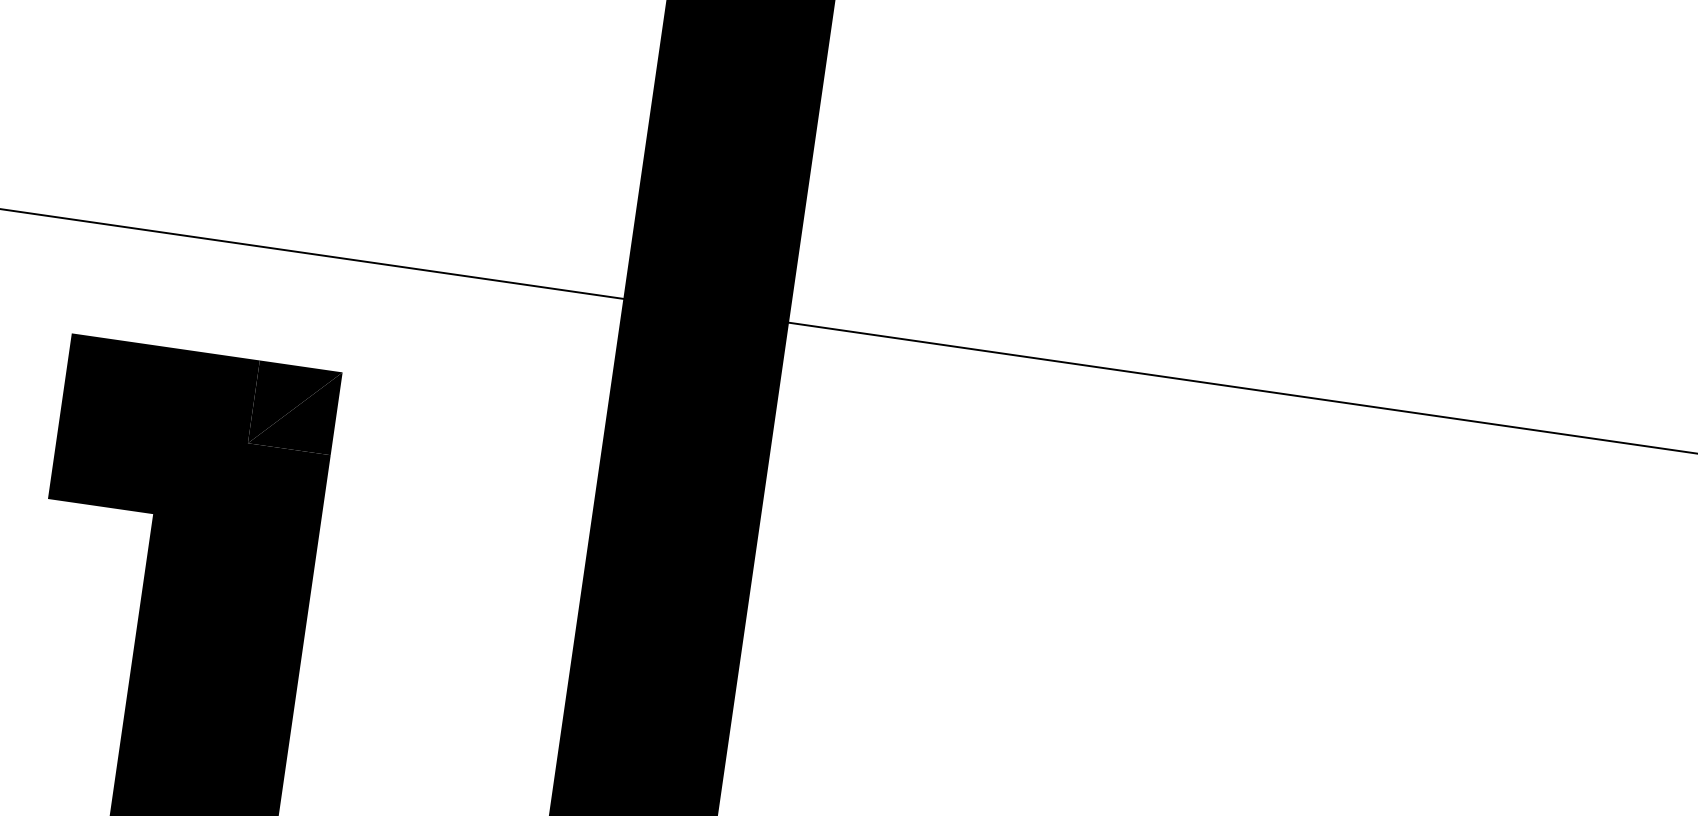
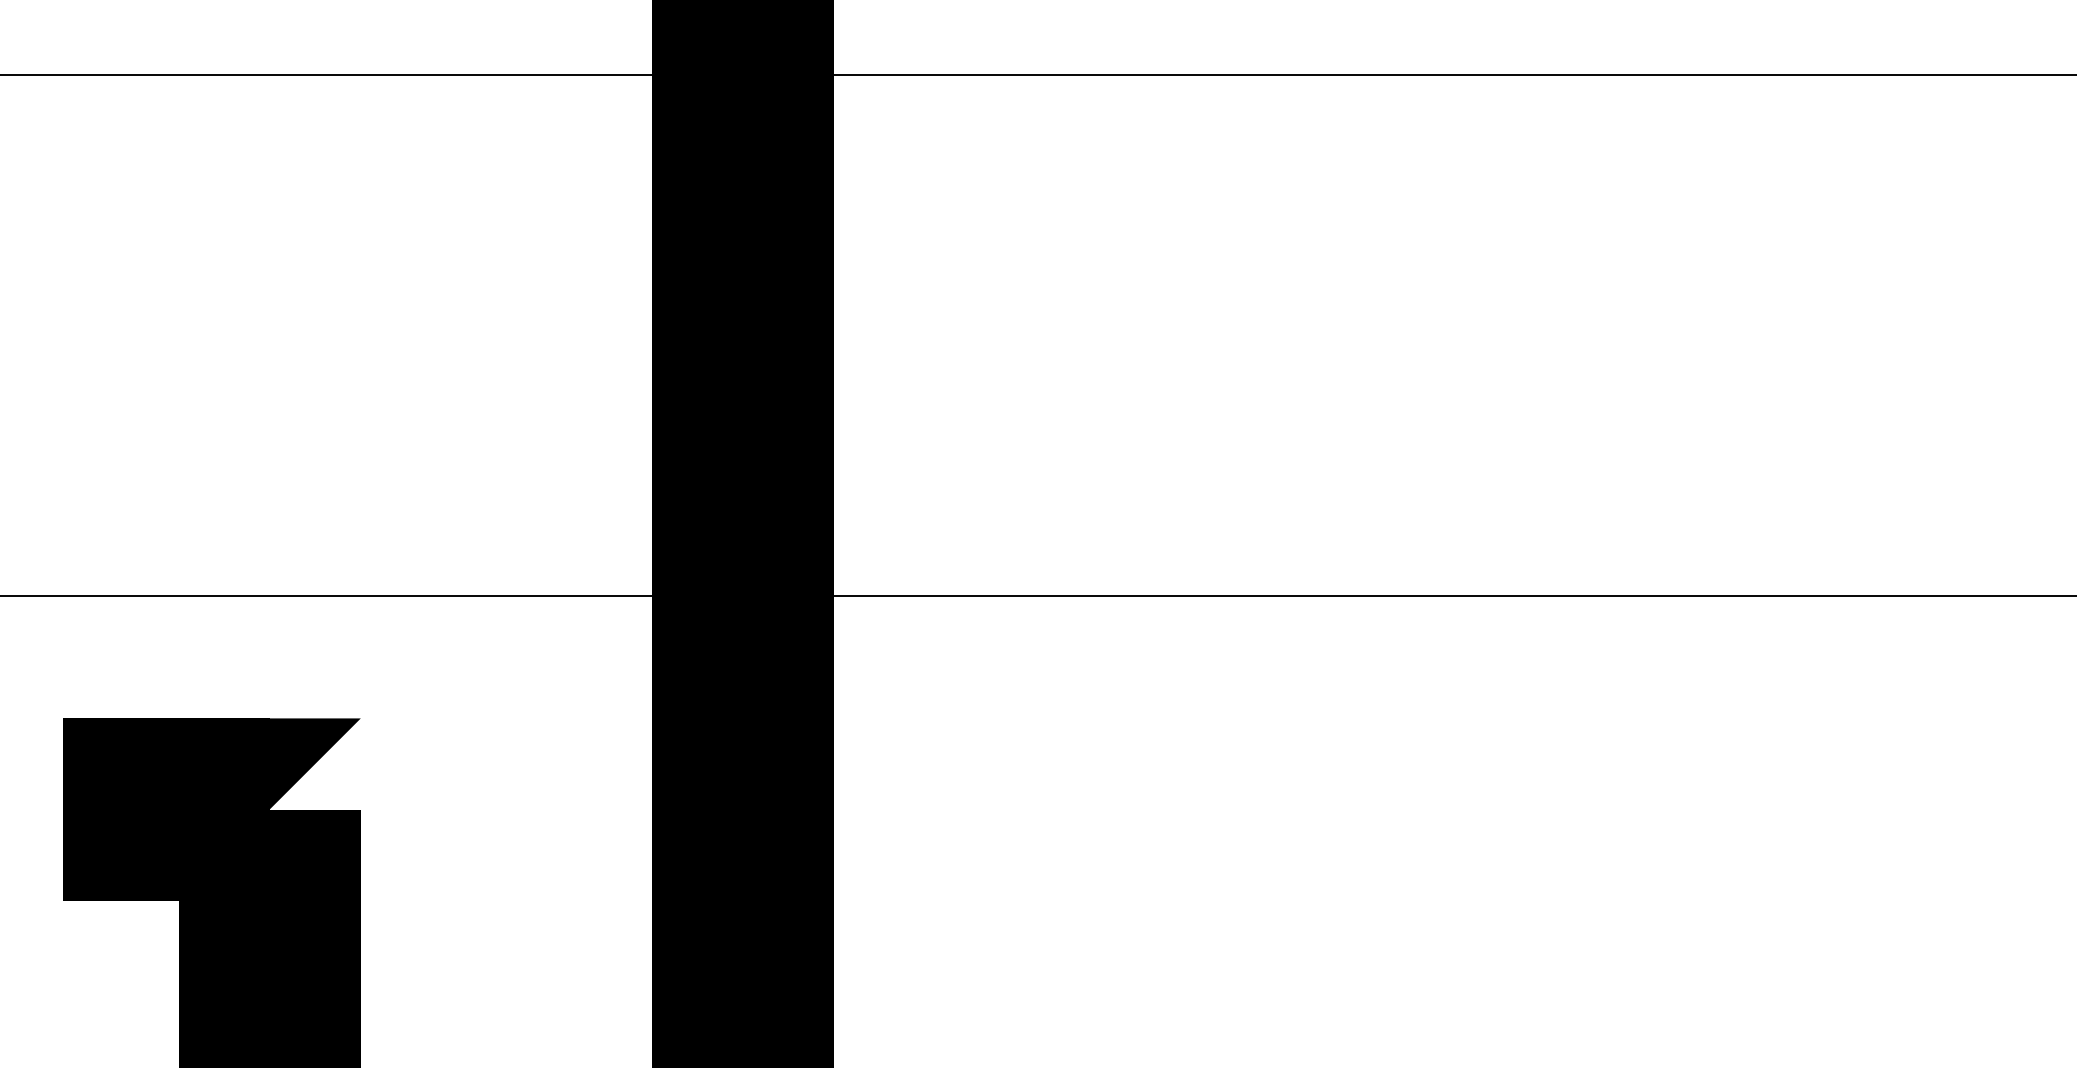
fill: (294, 407) -> (314, 763), removed

